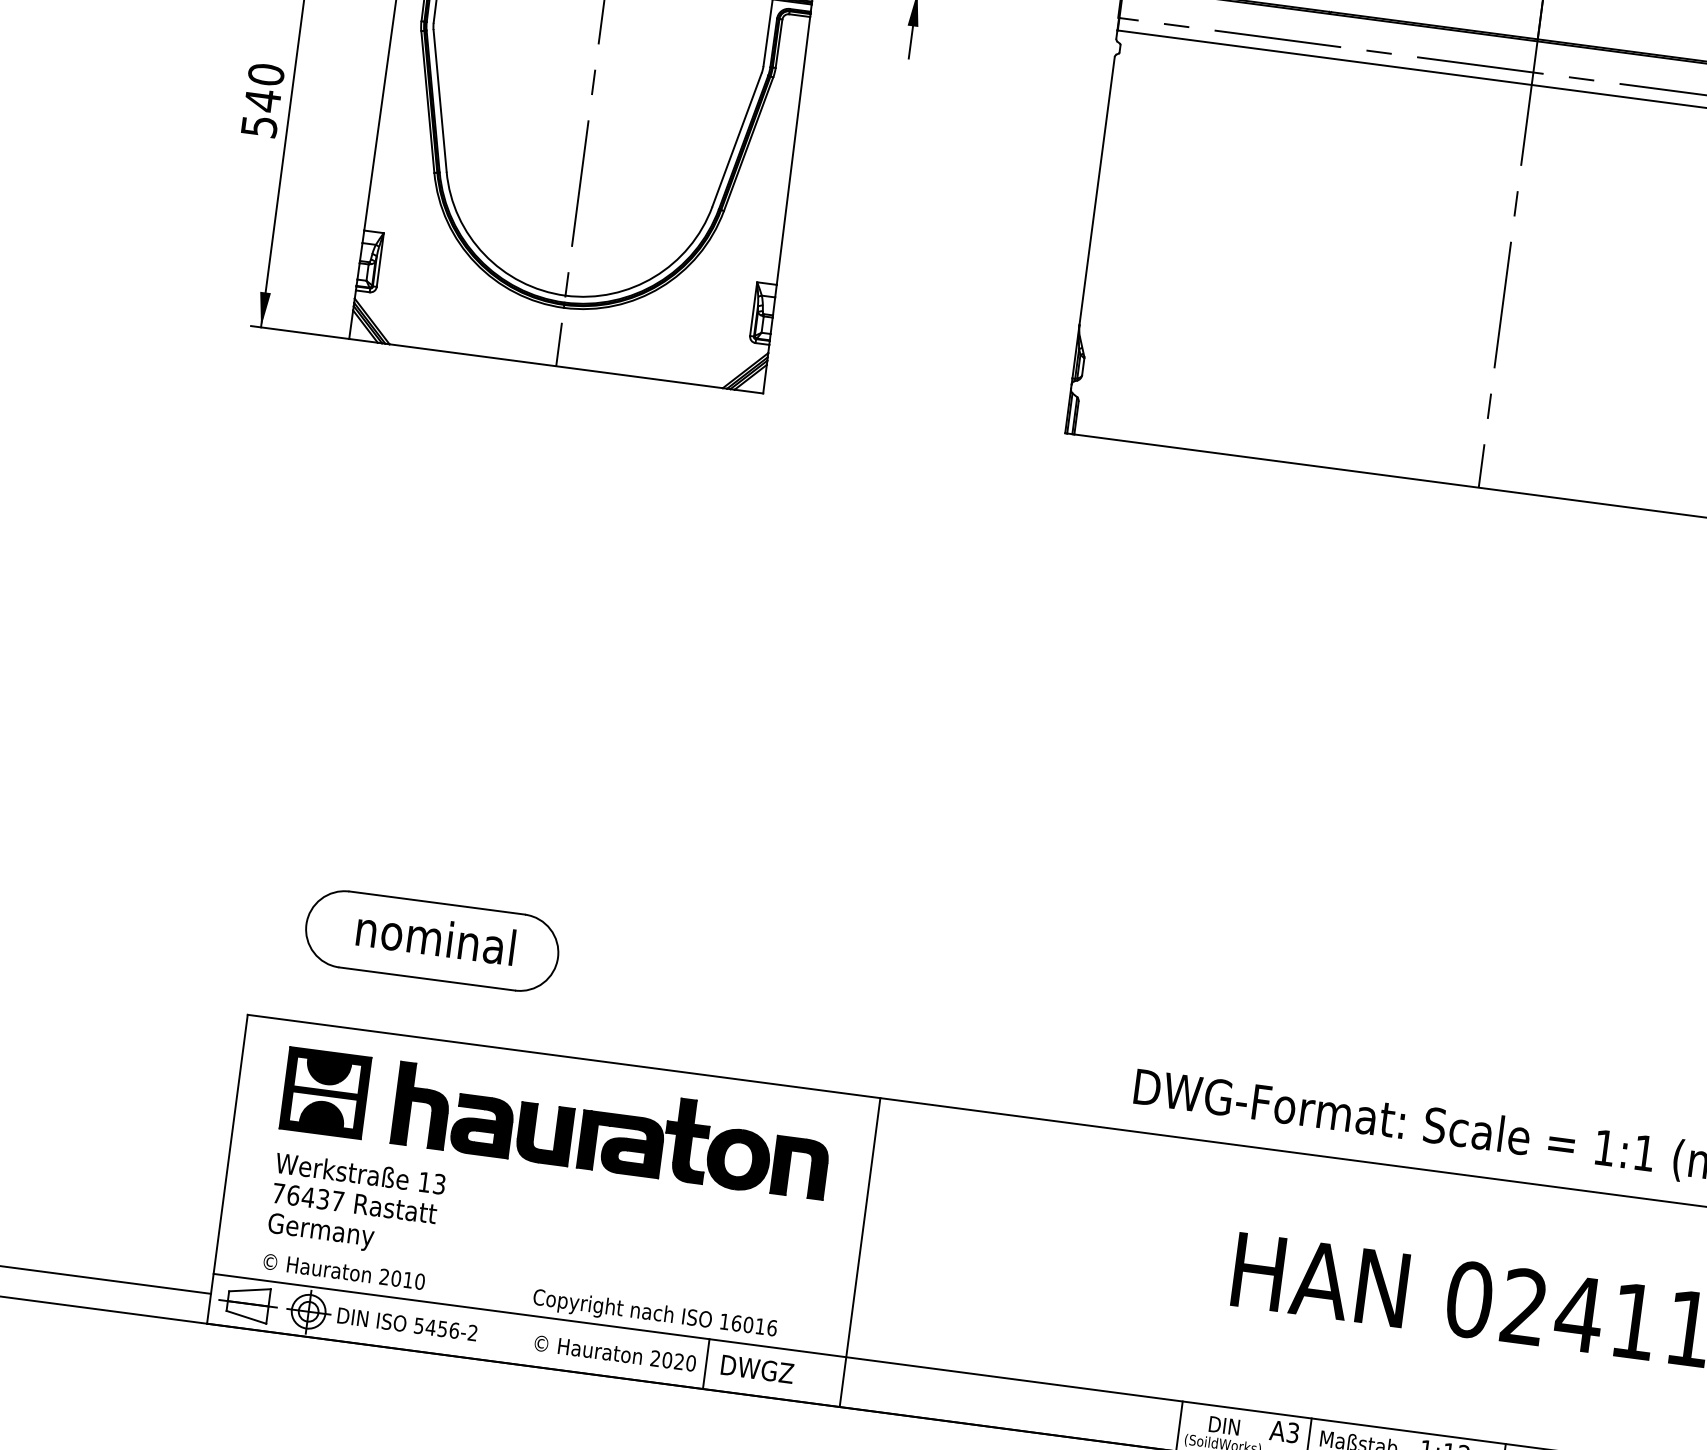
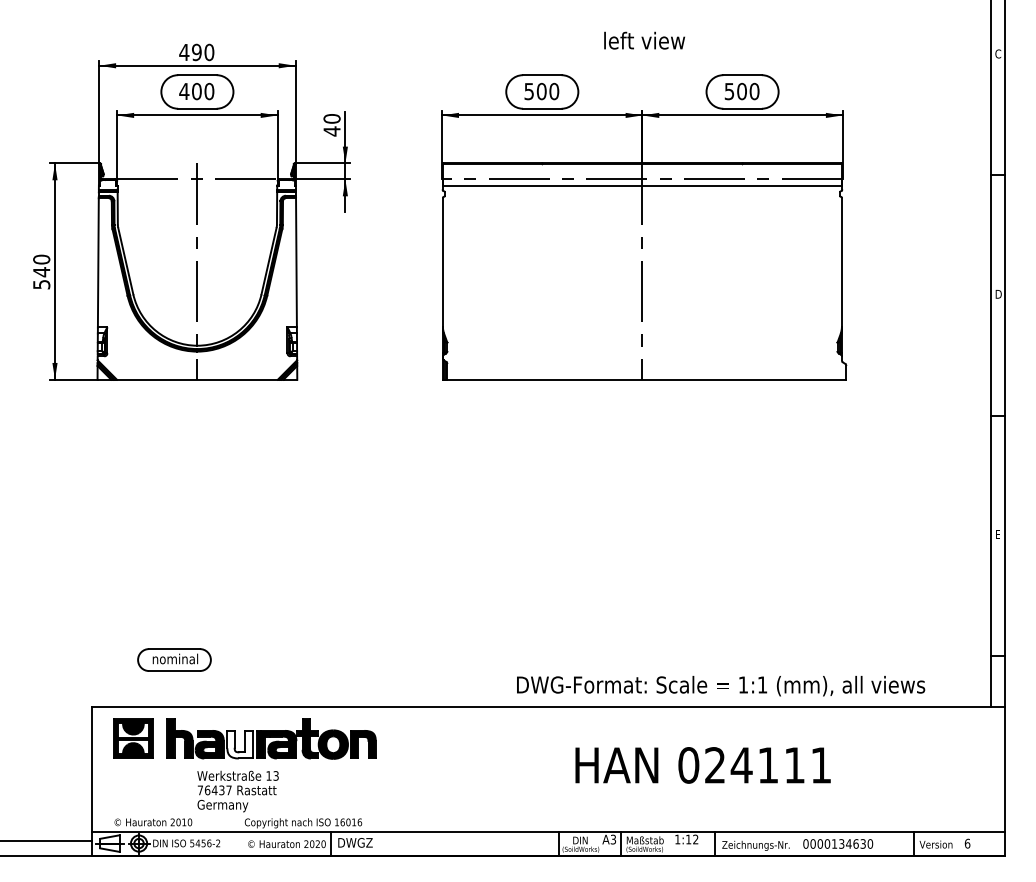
part: (432, 939) -> (174, 659), size x0.6
fill: (543, 1133) -> (239, 744), removed
text: (355, 1205) -> (237, 791), moved
line: (859, 1251) -> (396, 780), removed

